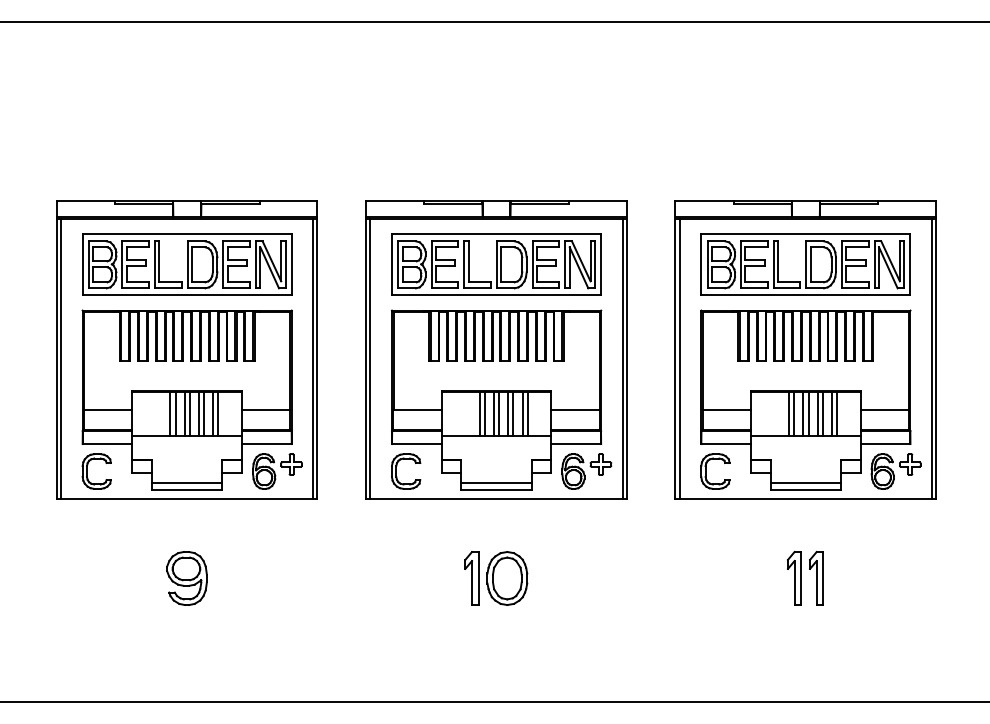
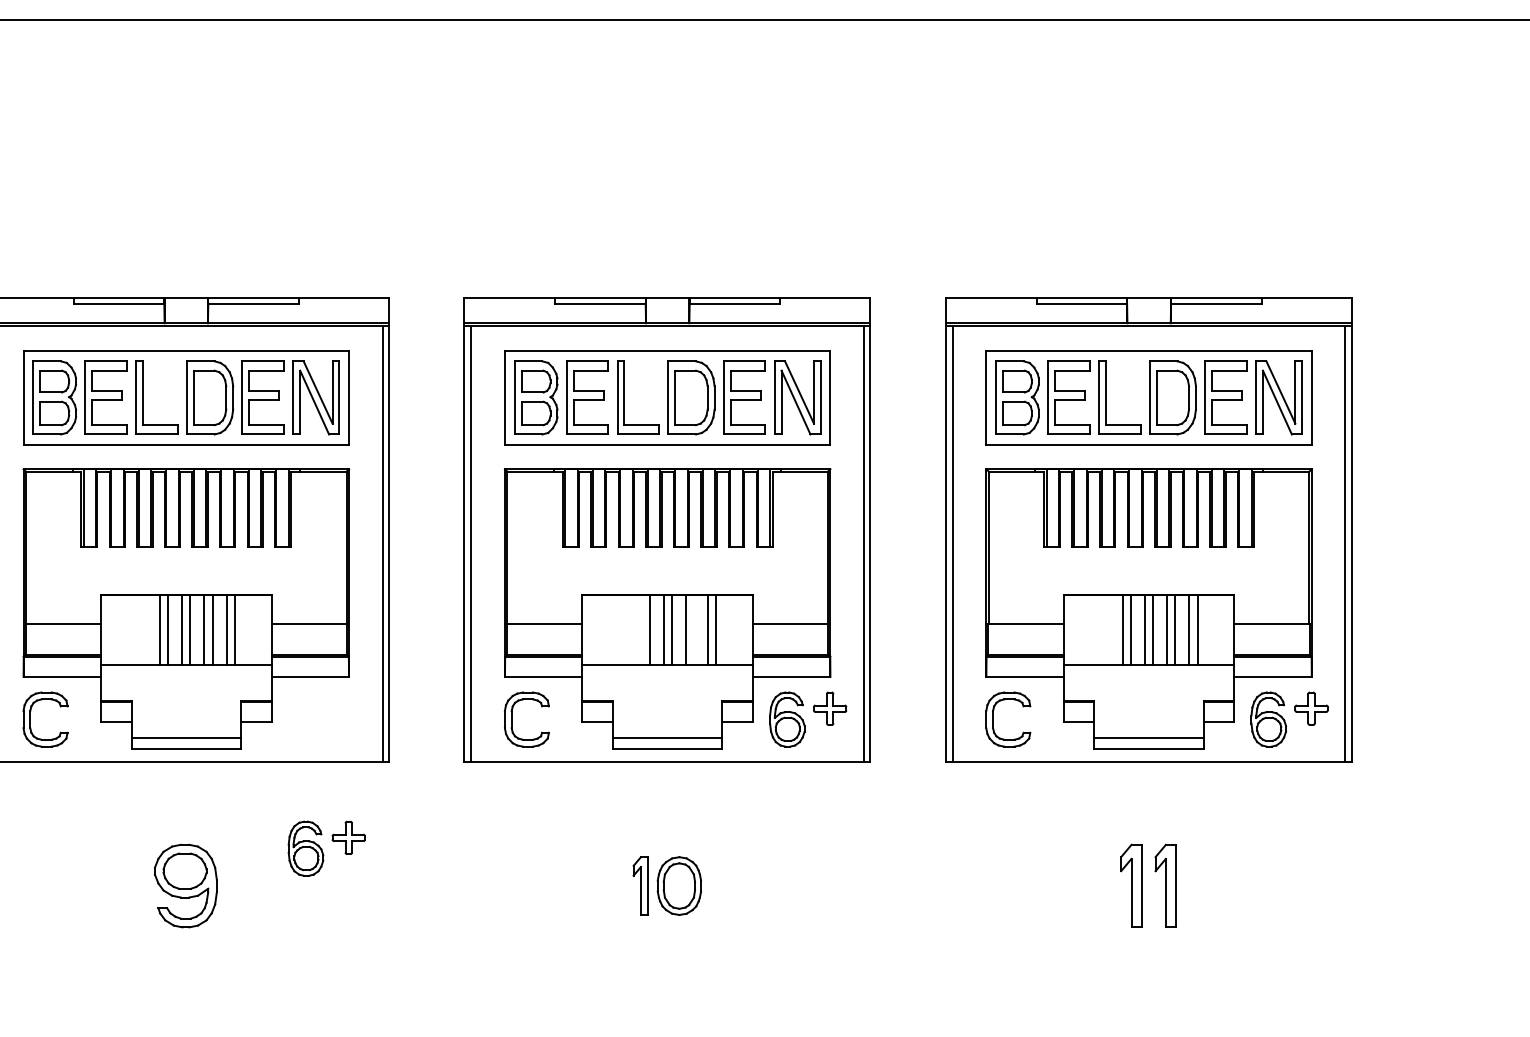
line: (479, 413) -> (641, 629), removed
line: (513, 413) -> (694, 629), removed
part: (277, 471) -> (326, 848), moved
part: (496, 578) -> (667, 886), size x0.7

